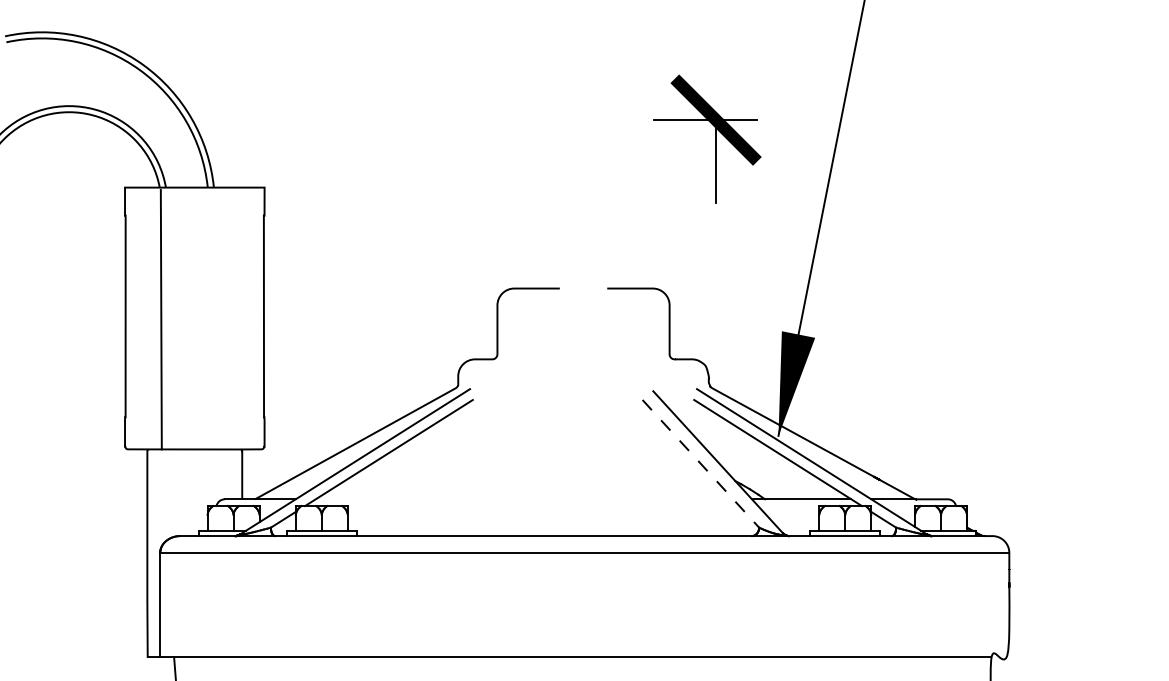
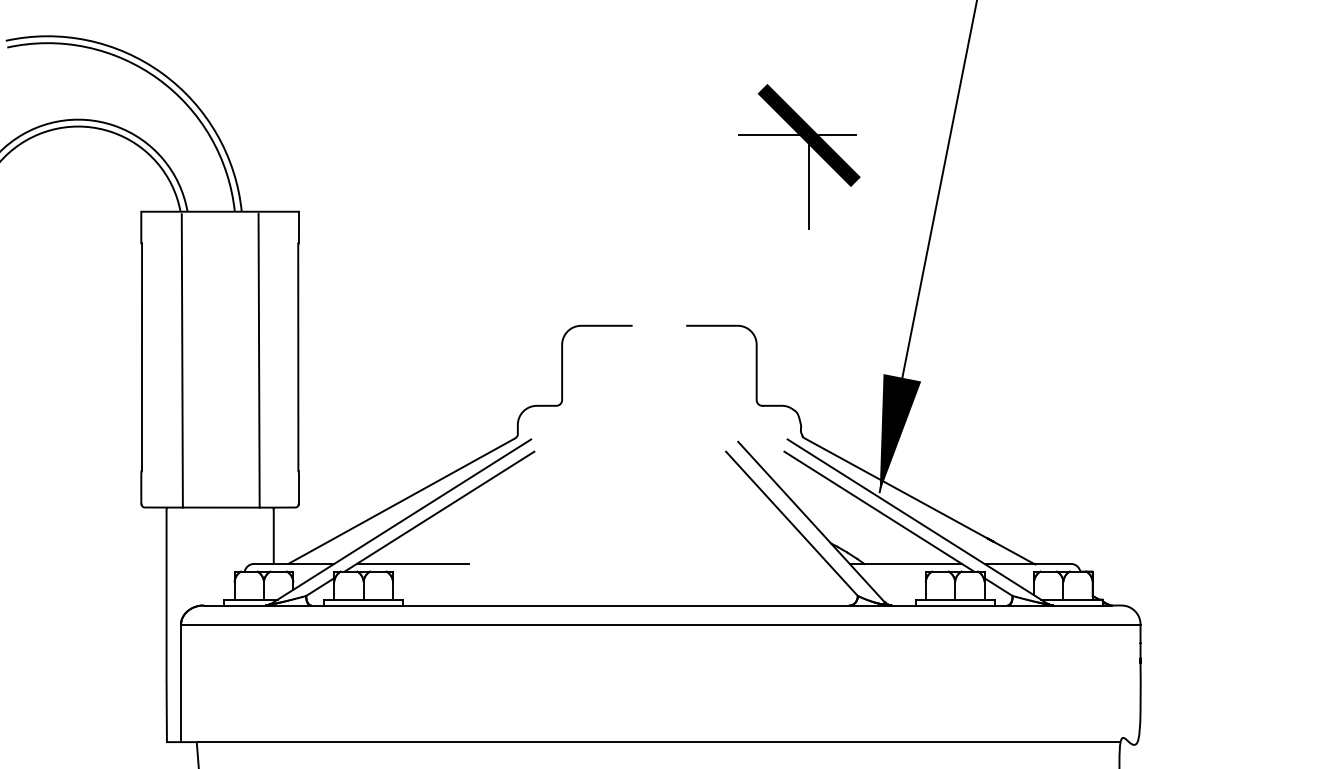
line: (228, 319) -> (258, 360), added
line: (700, 463) -> (791, 523), dashed -> solid
line: (365, 498) -> (412, 563), added

